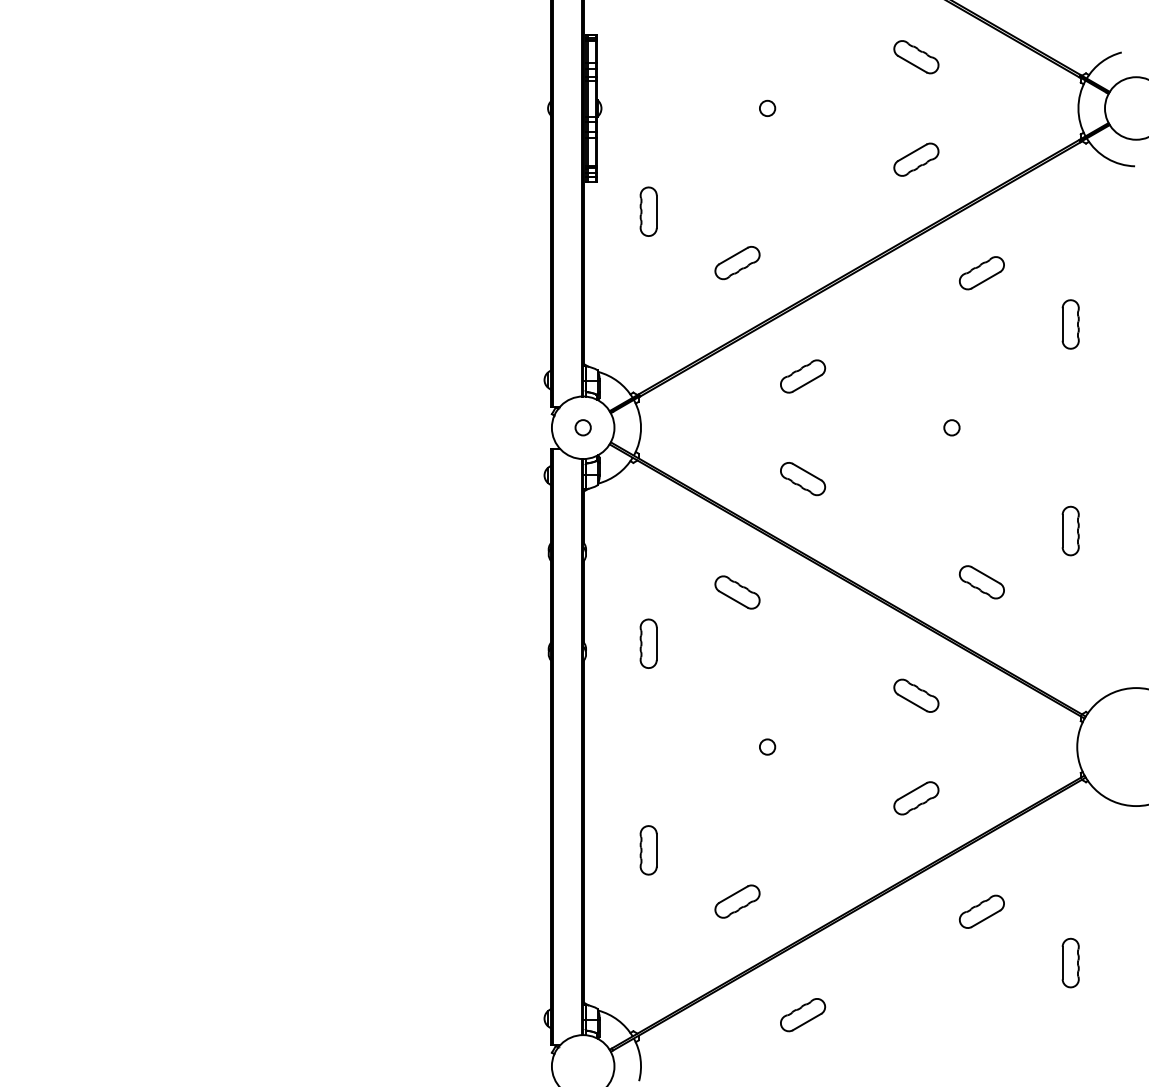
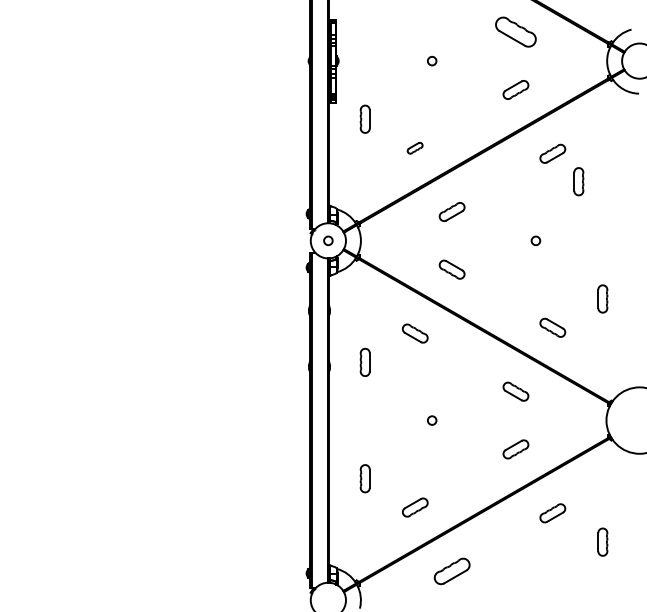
part: (915, 57) -> (515, 32), size x1.6
part: (736, 263) -> (414, 148), size x0.6
part: (1070, 324) -> (578, 181), moved
part: (801, 1015) -> (451, 571), size x1.4

